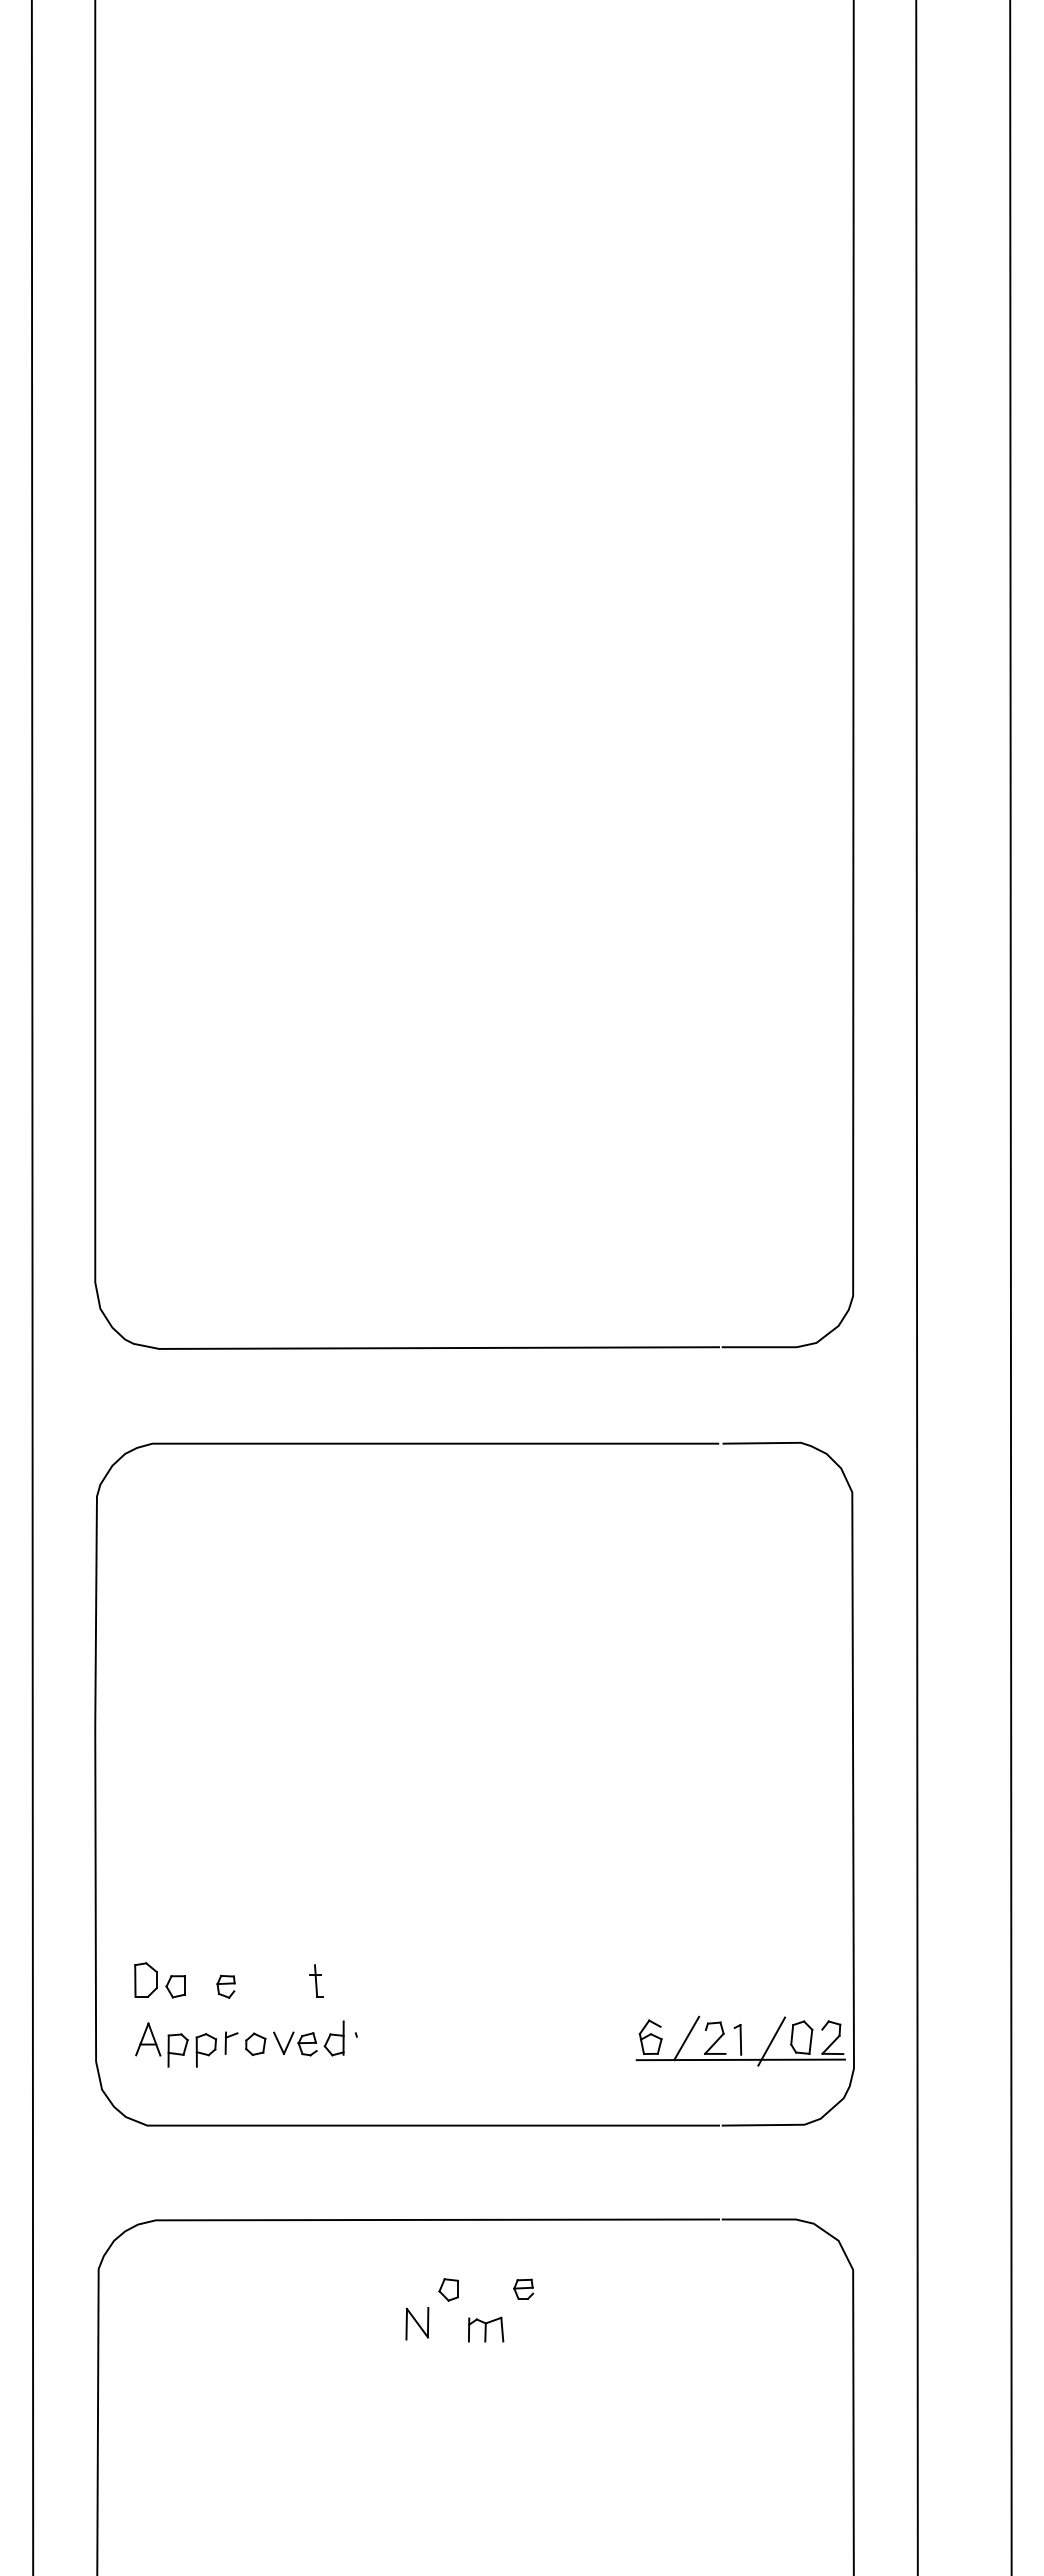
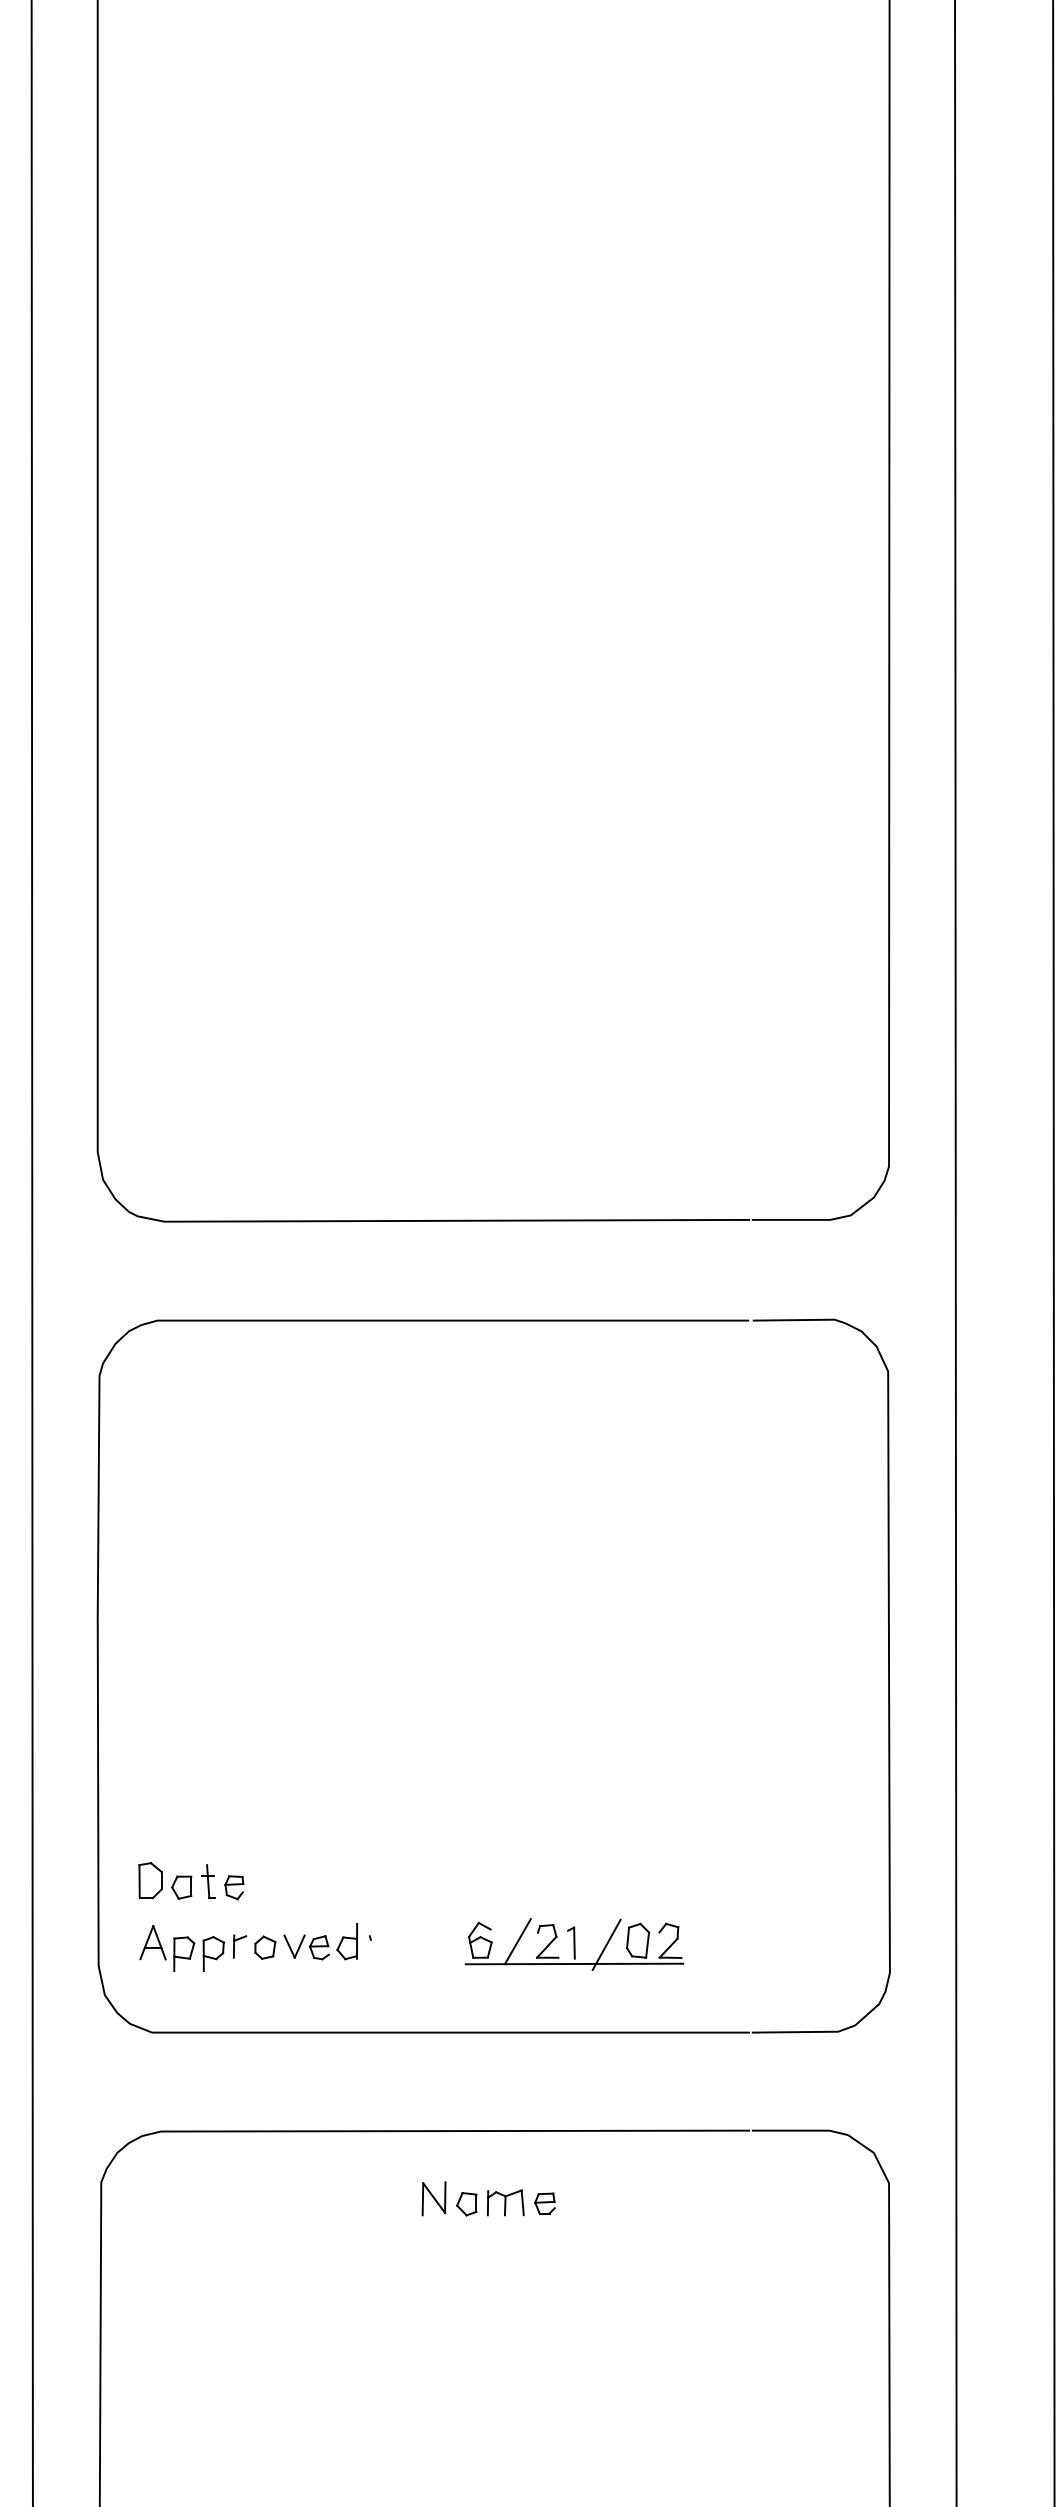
part: (316, 1980) -> (208, 1881), moved
part: (740, 2040) -> (574, 1943), moved
part: (417, 2323) -> (434, 2198), moved
part: (486, 2329) -> (506, 2202), moved

